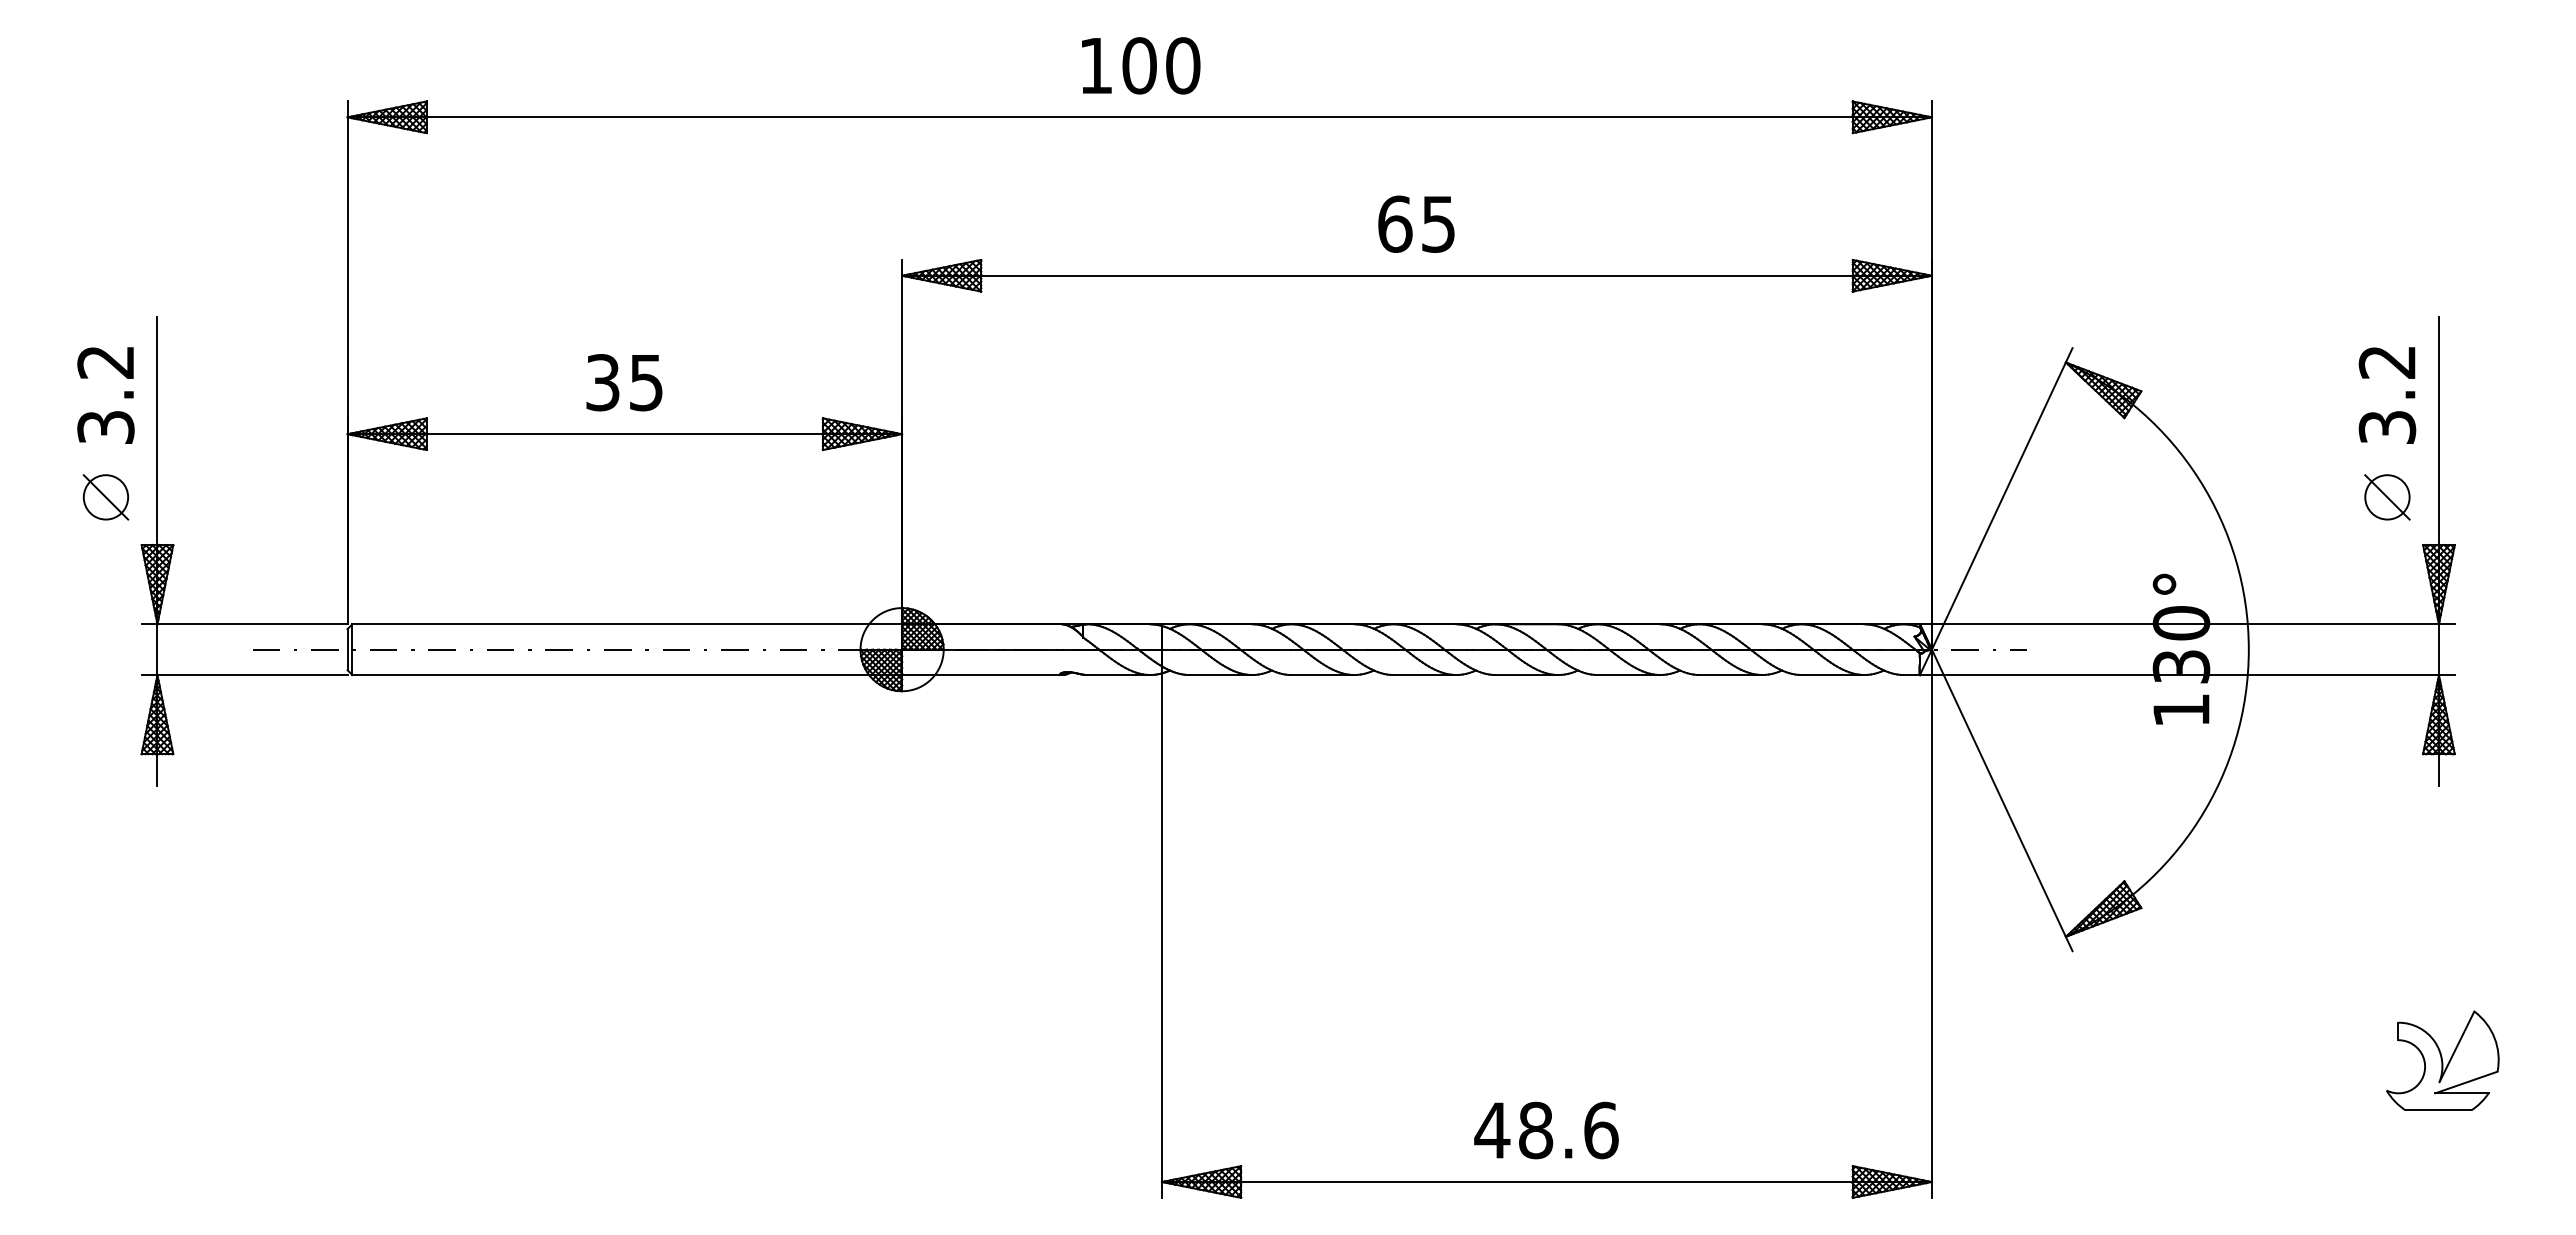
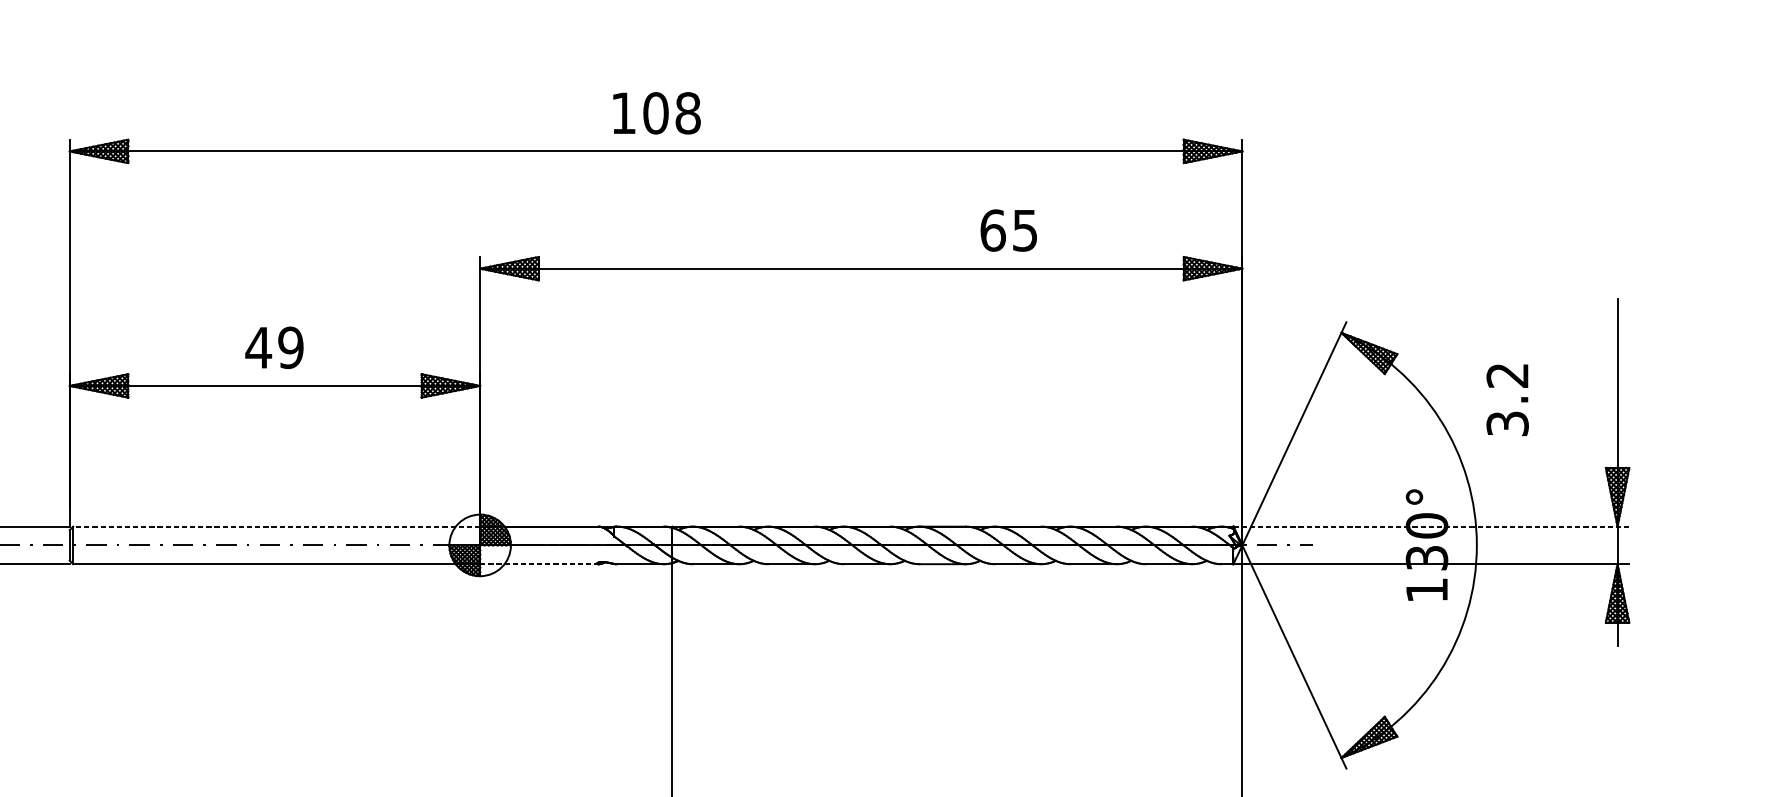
text: (1183, 65) -> (688, 113), 100 -> 108
text: (1416, 223) -> (1008, 230), moved
text: (623, 382) -> (273, 347), 35 -> 49
text: (2387, 395) -> (1507, 400), moved
part: (2387, 497) -> (1579, 432), removed
line: (627, 624) -> (276, 526), solid -> dashed
line: (2186, 624) -> (1430, 526), solid -> dashed
line: (982, 675) -> (539, 564), solid -> dashed

